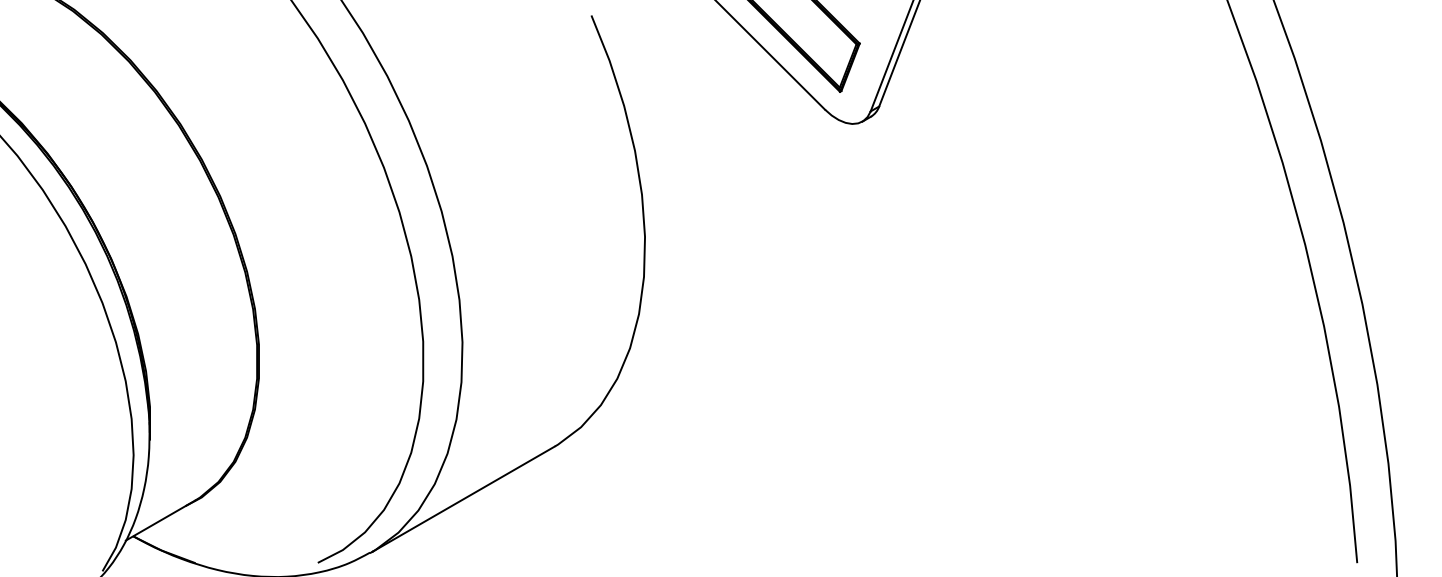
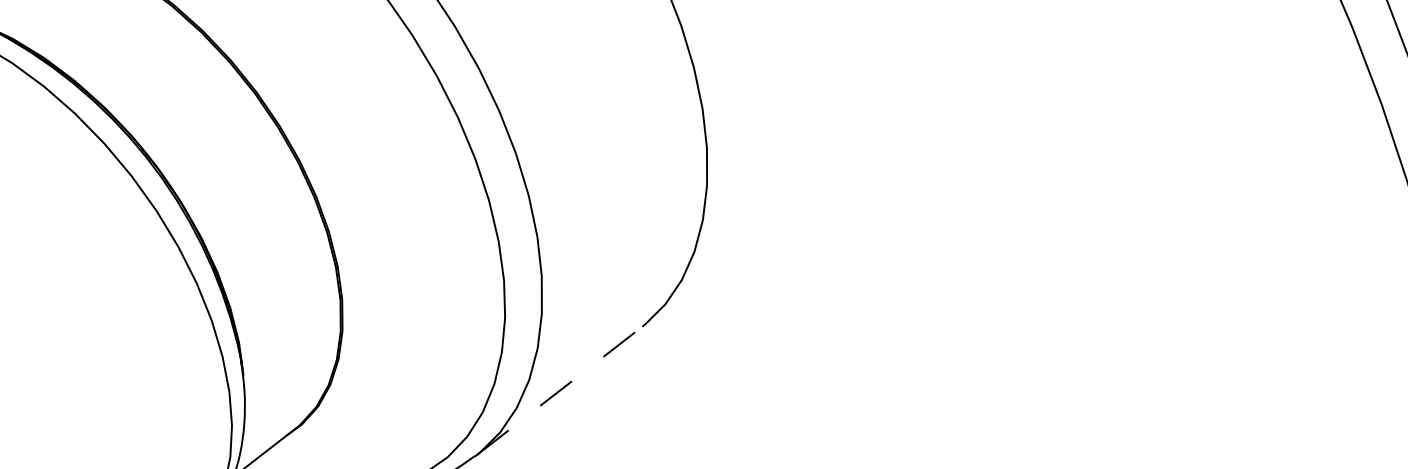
line: (464, 498) -> (560, 390), solid -> dashed

